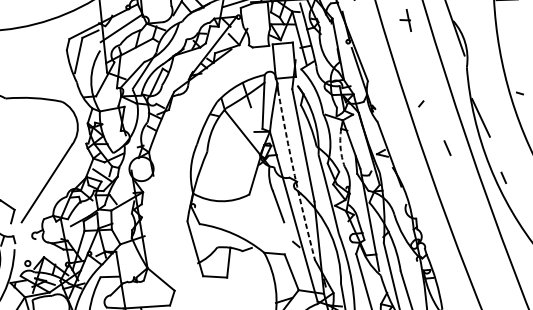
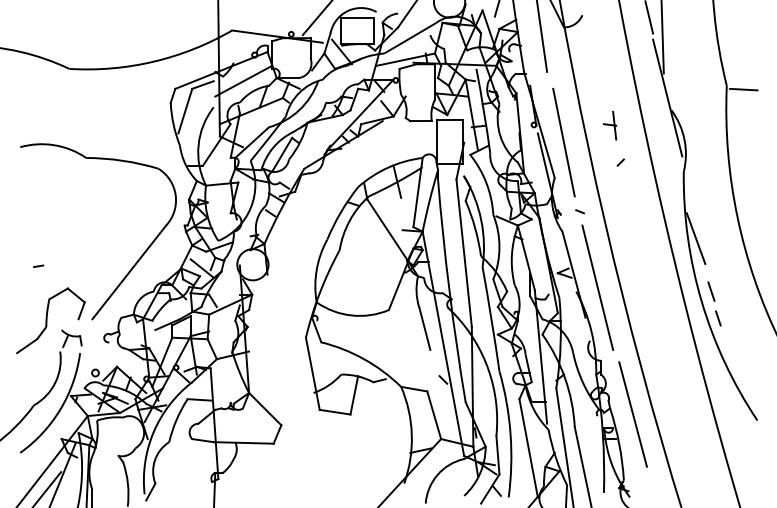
part: (405, 20) -> (610, 125), moved
line: (372, 53) -> (563, 142), added
line: (519, 93) -> (579, 211), moved
line: (421, 103) -> (620, 162), moved
arc: (340, 147) -> (511, 260), dashed -> solid
line: (447, 148) -> (711, 291), moved
line: (408, 162) -> (597, 287), added
arc: (294, 175) -> (449, 291), dashed -> solid
line: (444, 257) -> (632, 414), added

